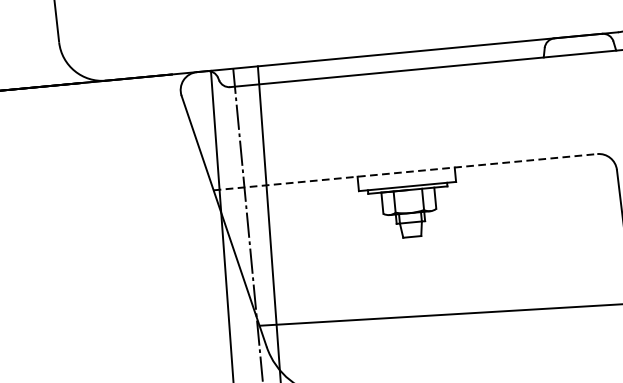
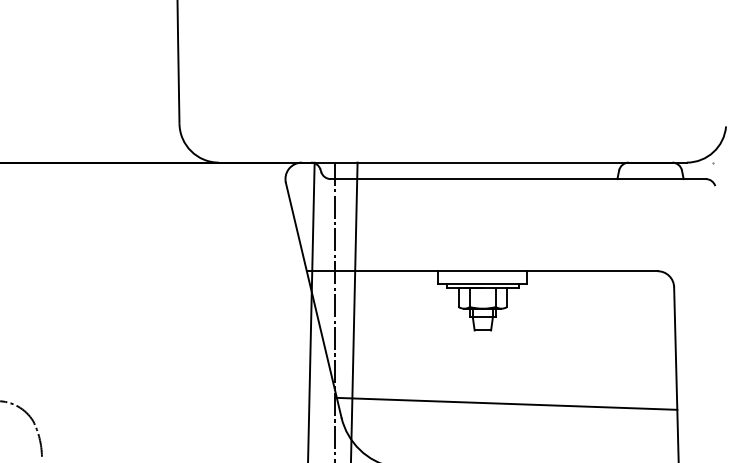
line: (405, 172) -> (482, 271), dashed -> solid

